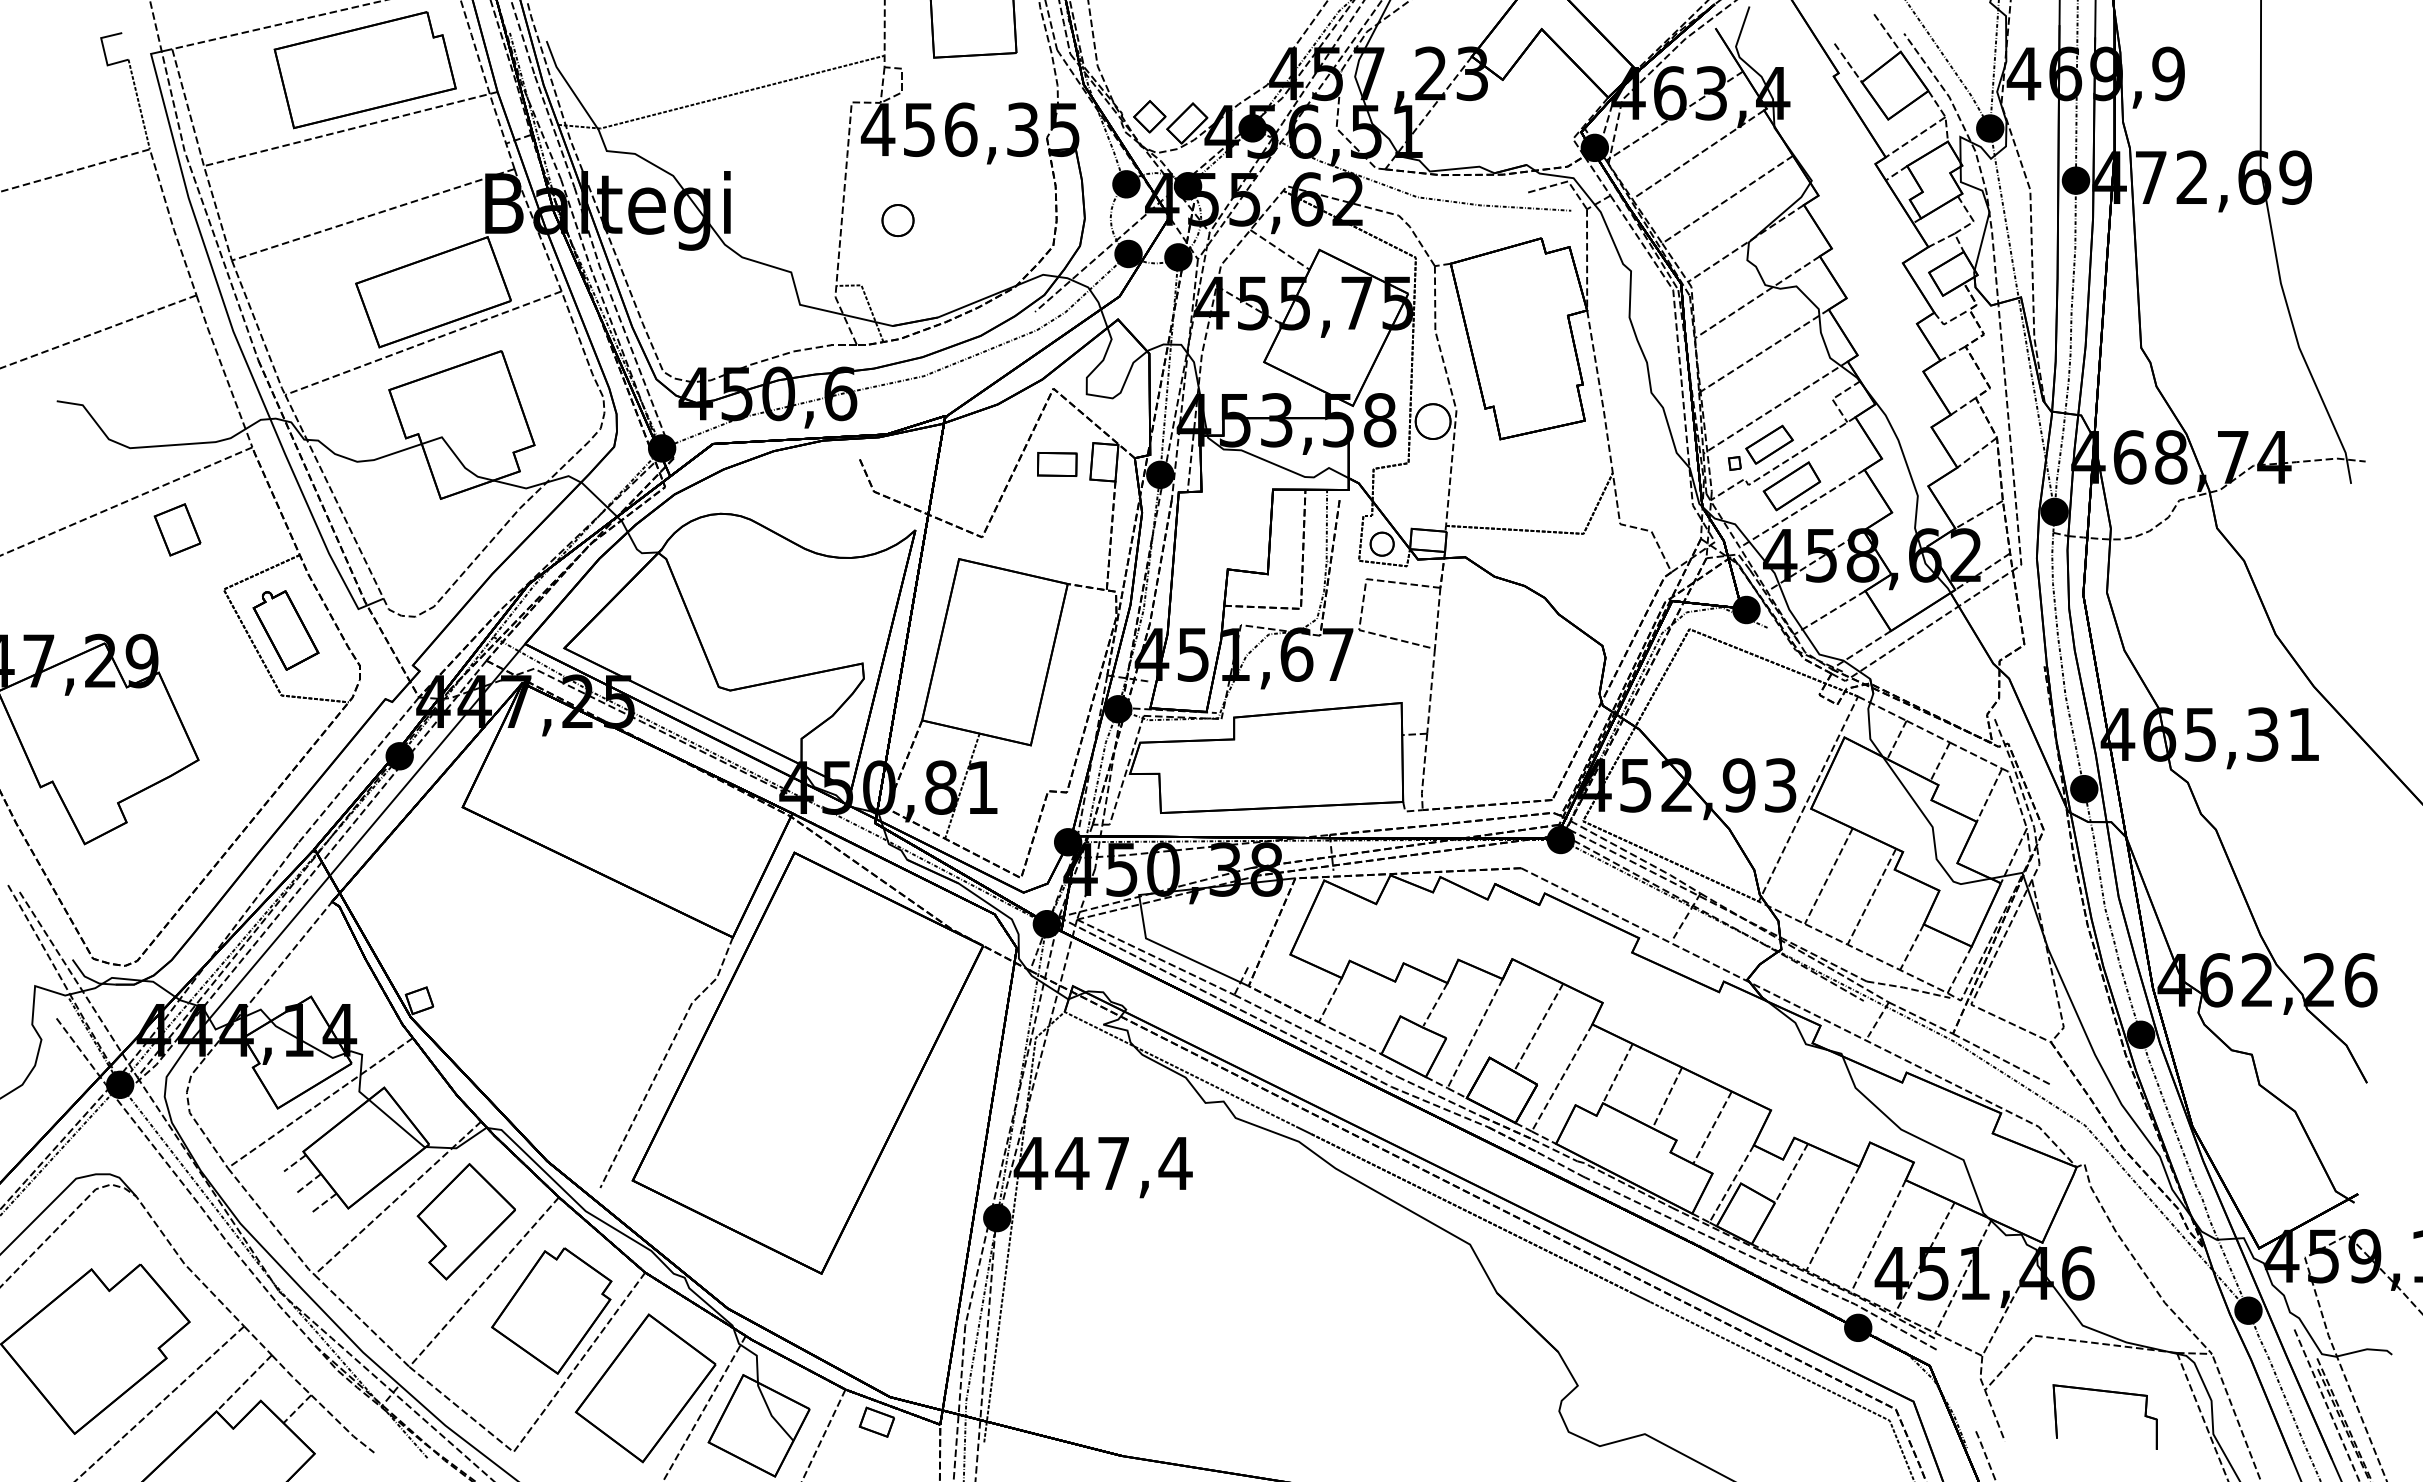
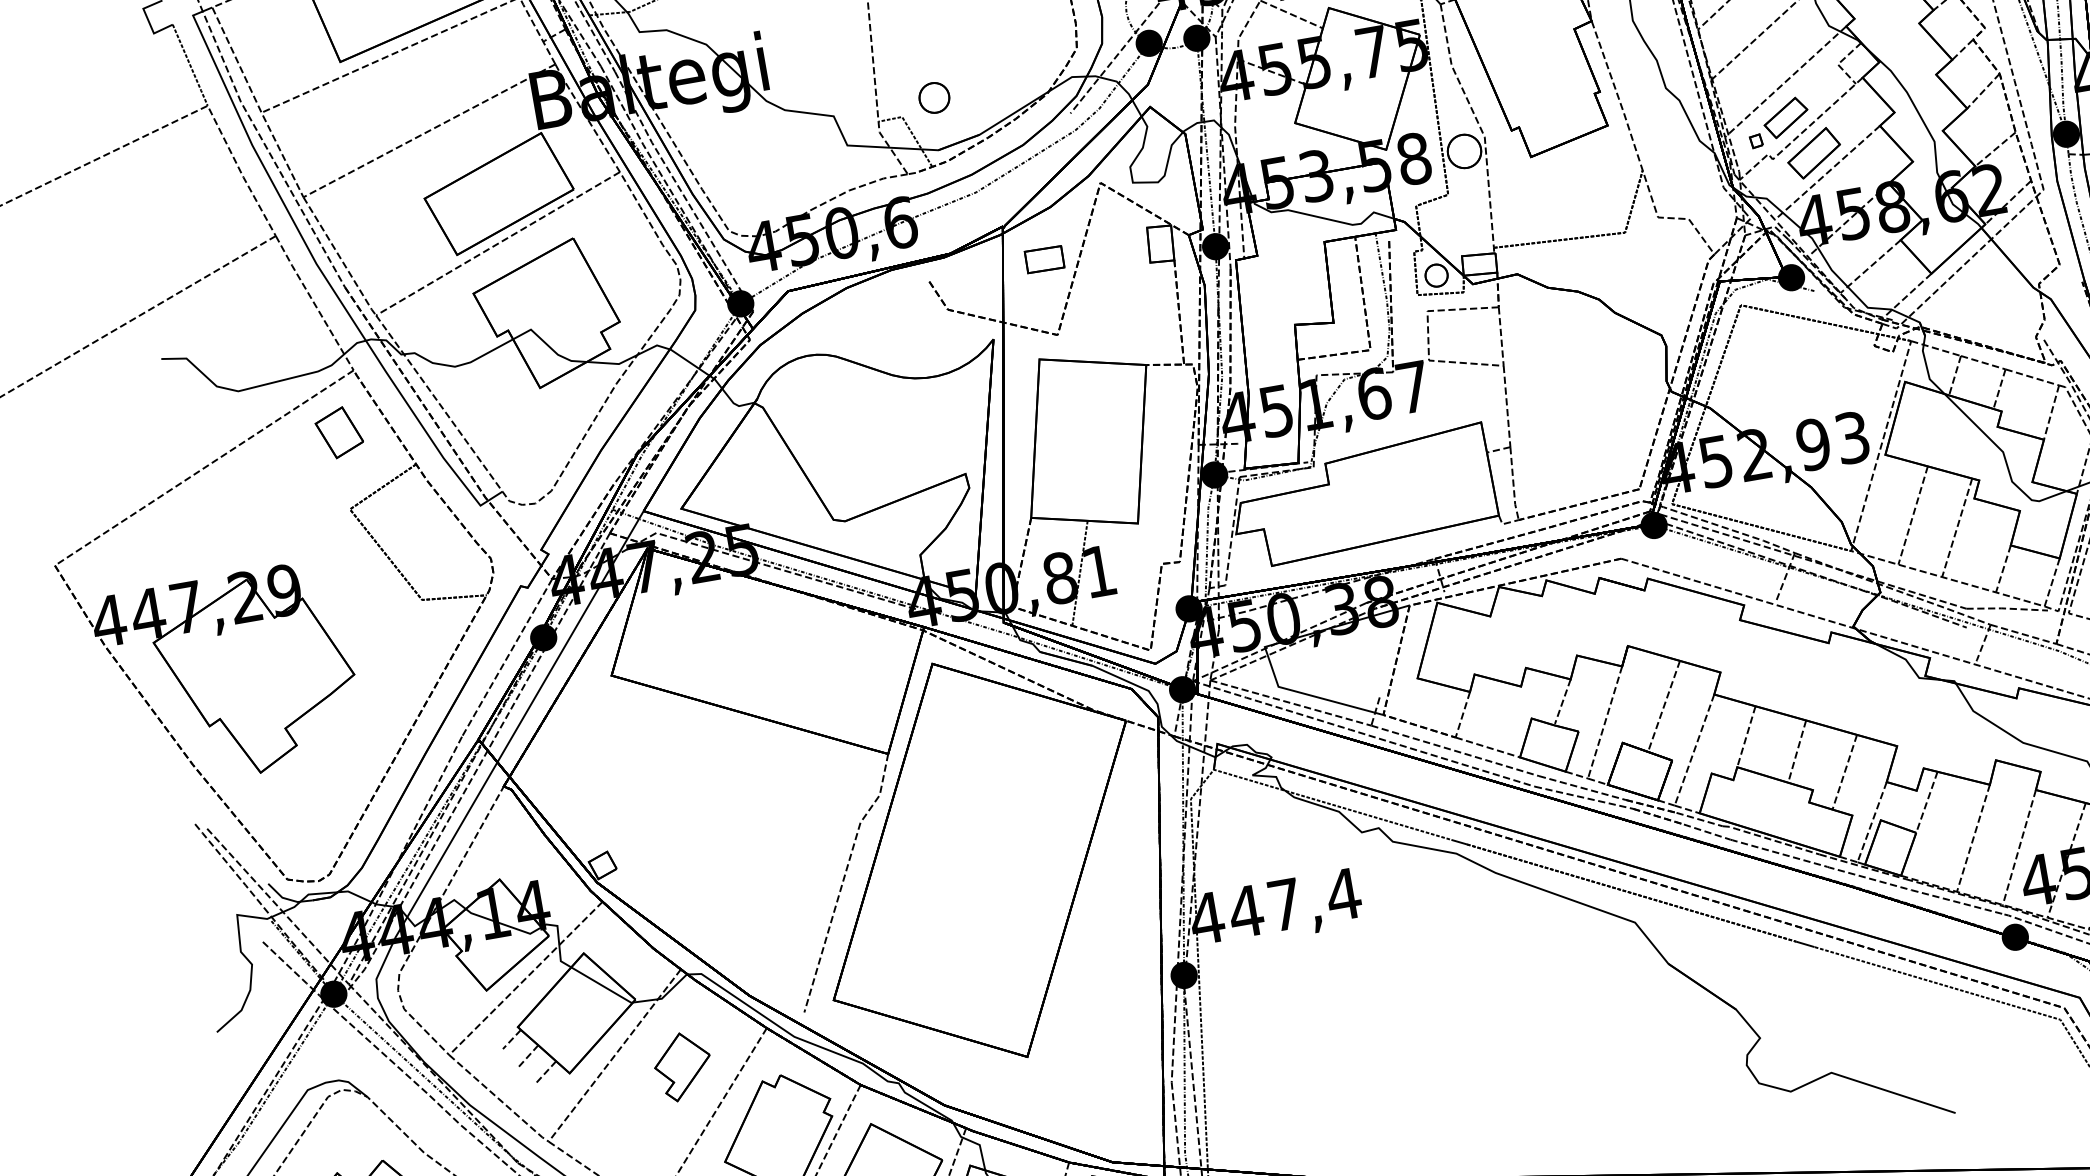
part: (897, 220) -> (933, 97), moved
part: (1057, 464) -> (1044, 259), moved
part: (177, 529) -> (339, 432), moved
part: (285, 630) -> (415, 537), removed
part: (465, 1221) -> (682, 1066), size x0.6

